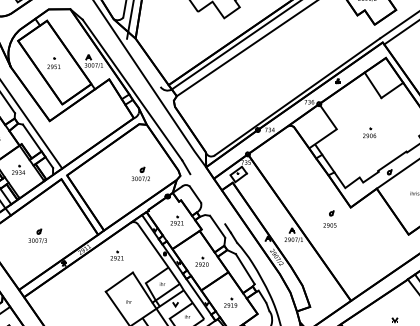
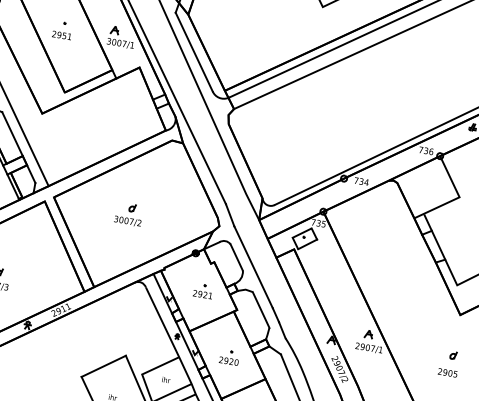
line: (143, 62) -> (193, 51), added
part: (140, 173) -> (128, 213), moved
line: (207, 199) -> (253, 267), added
part: (329, 218) -> (448, 362), moved
part: (116, 255) -> (106, 326), removed

